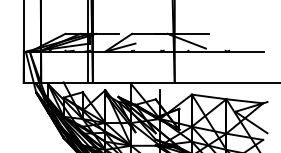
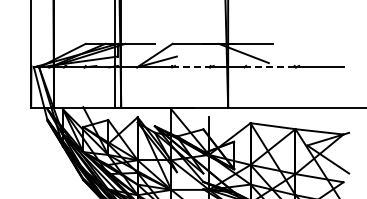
line: (146, 51) -> (191, 67), solid -> dashed
line: (207, 51) -> (270, 67), solid -> dashed

